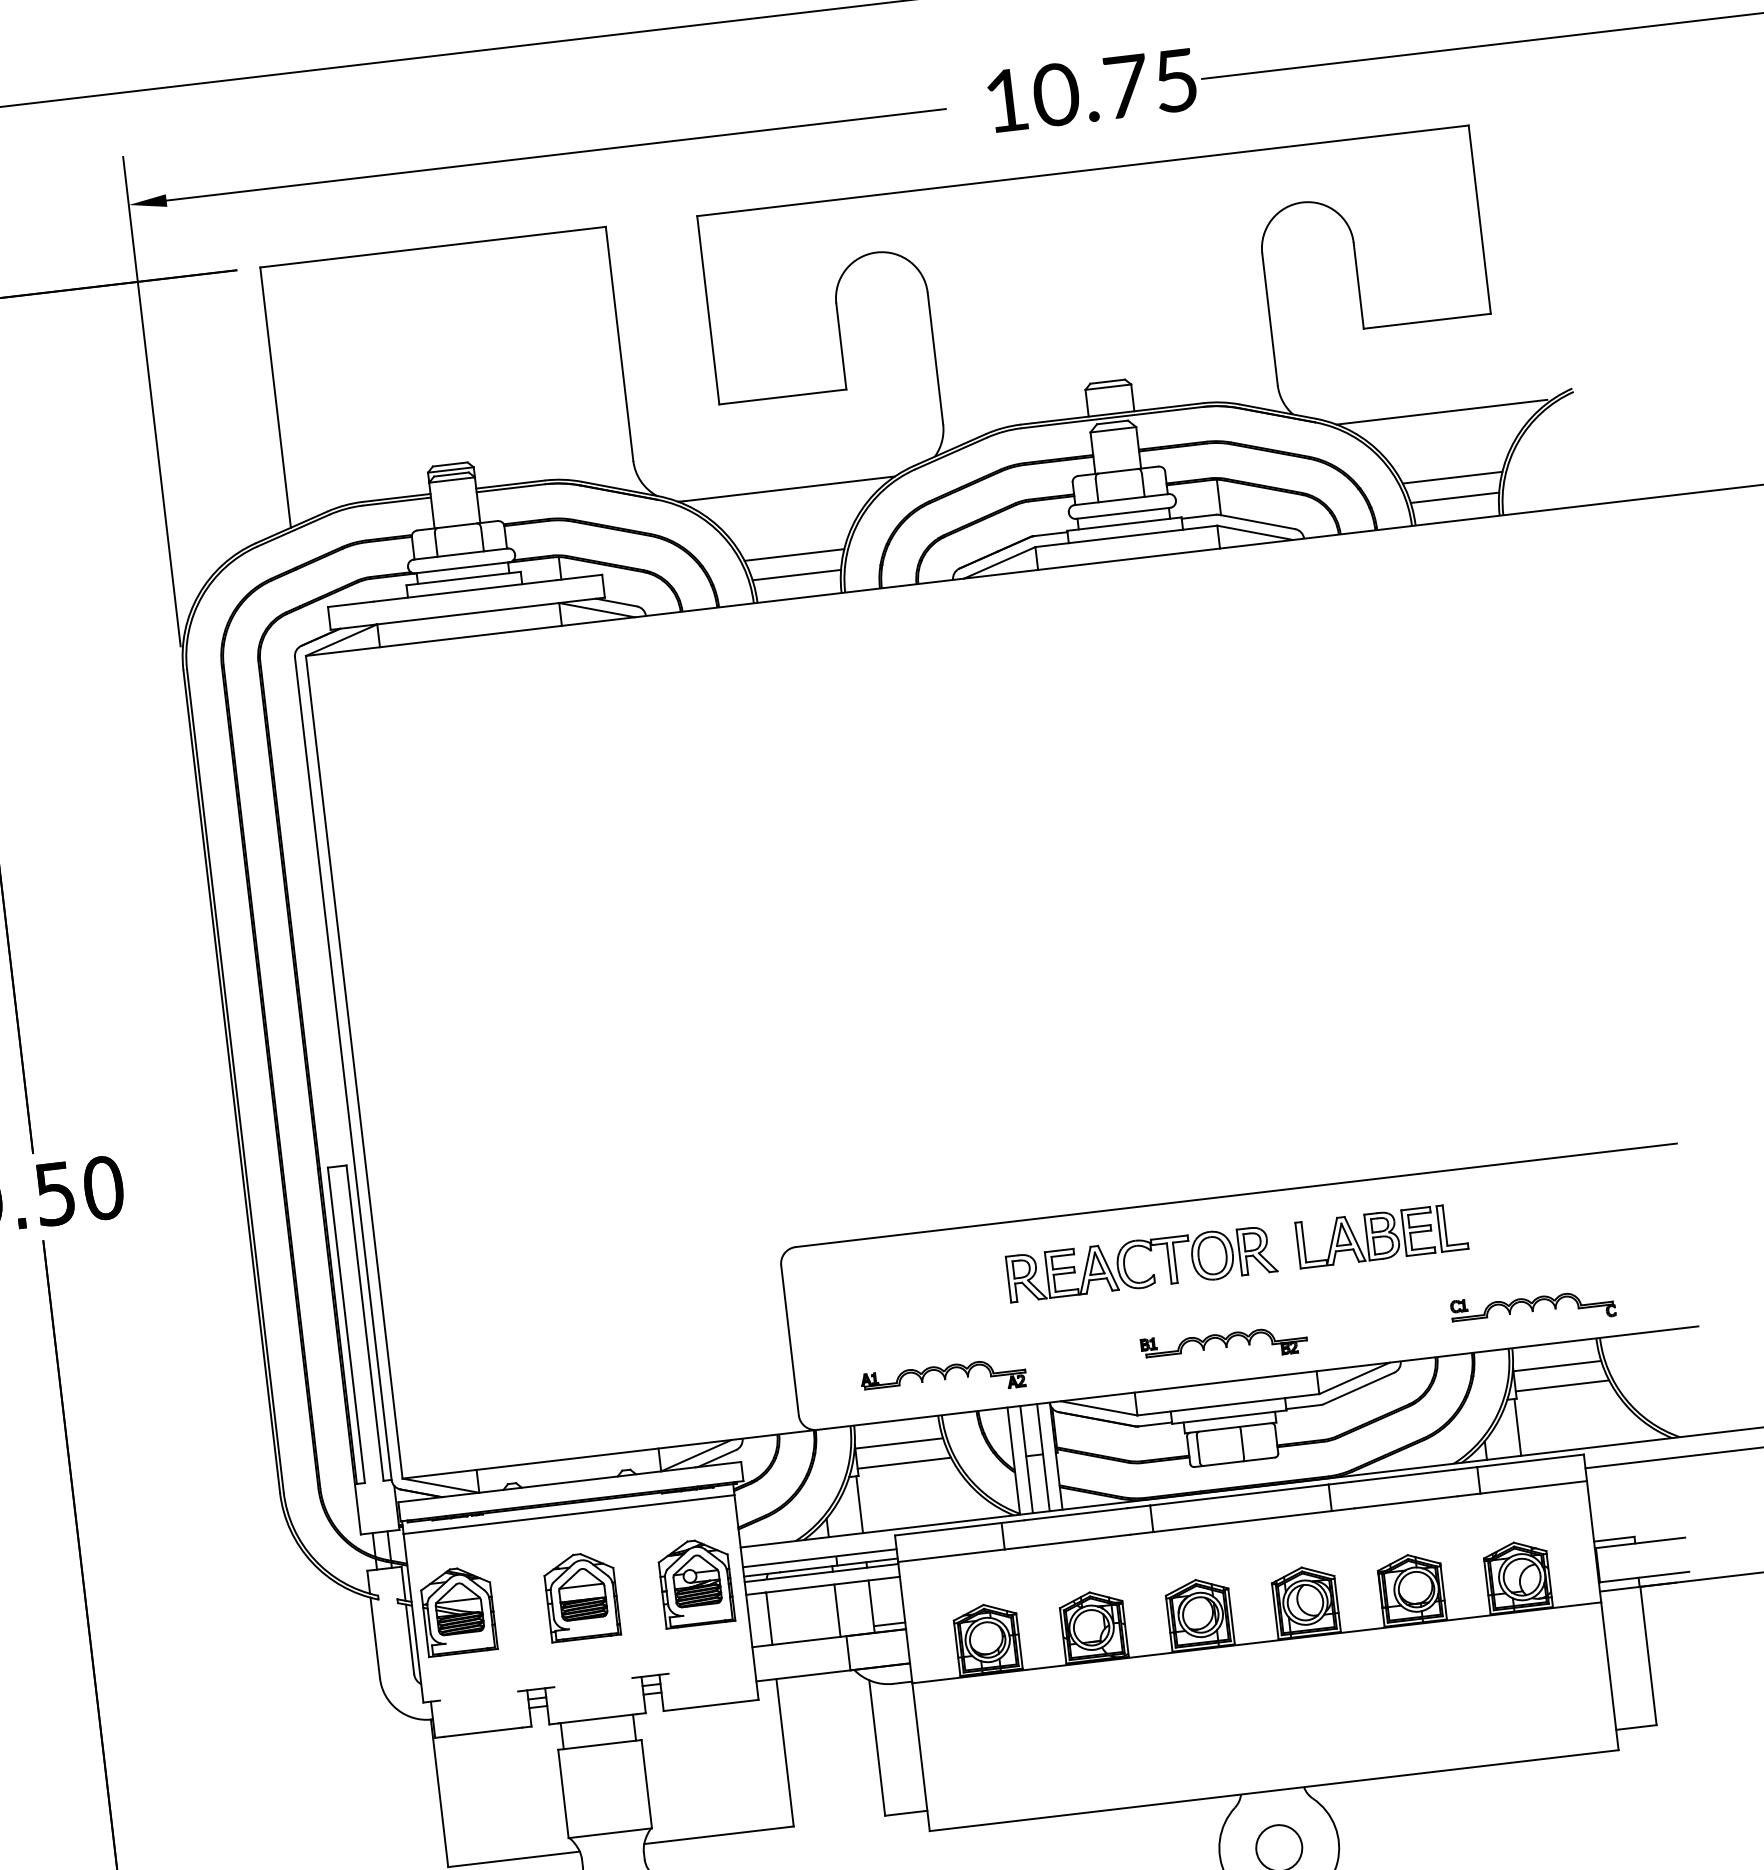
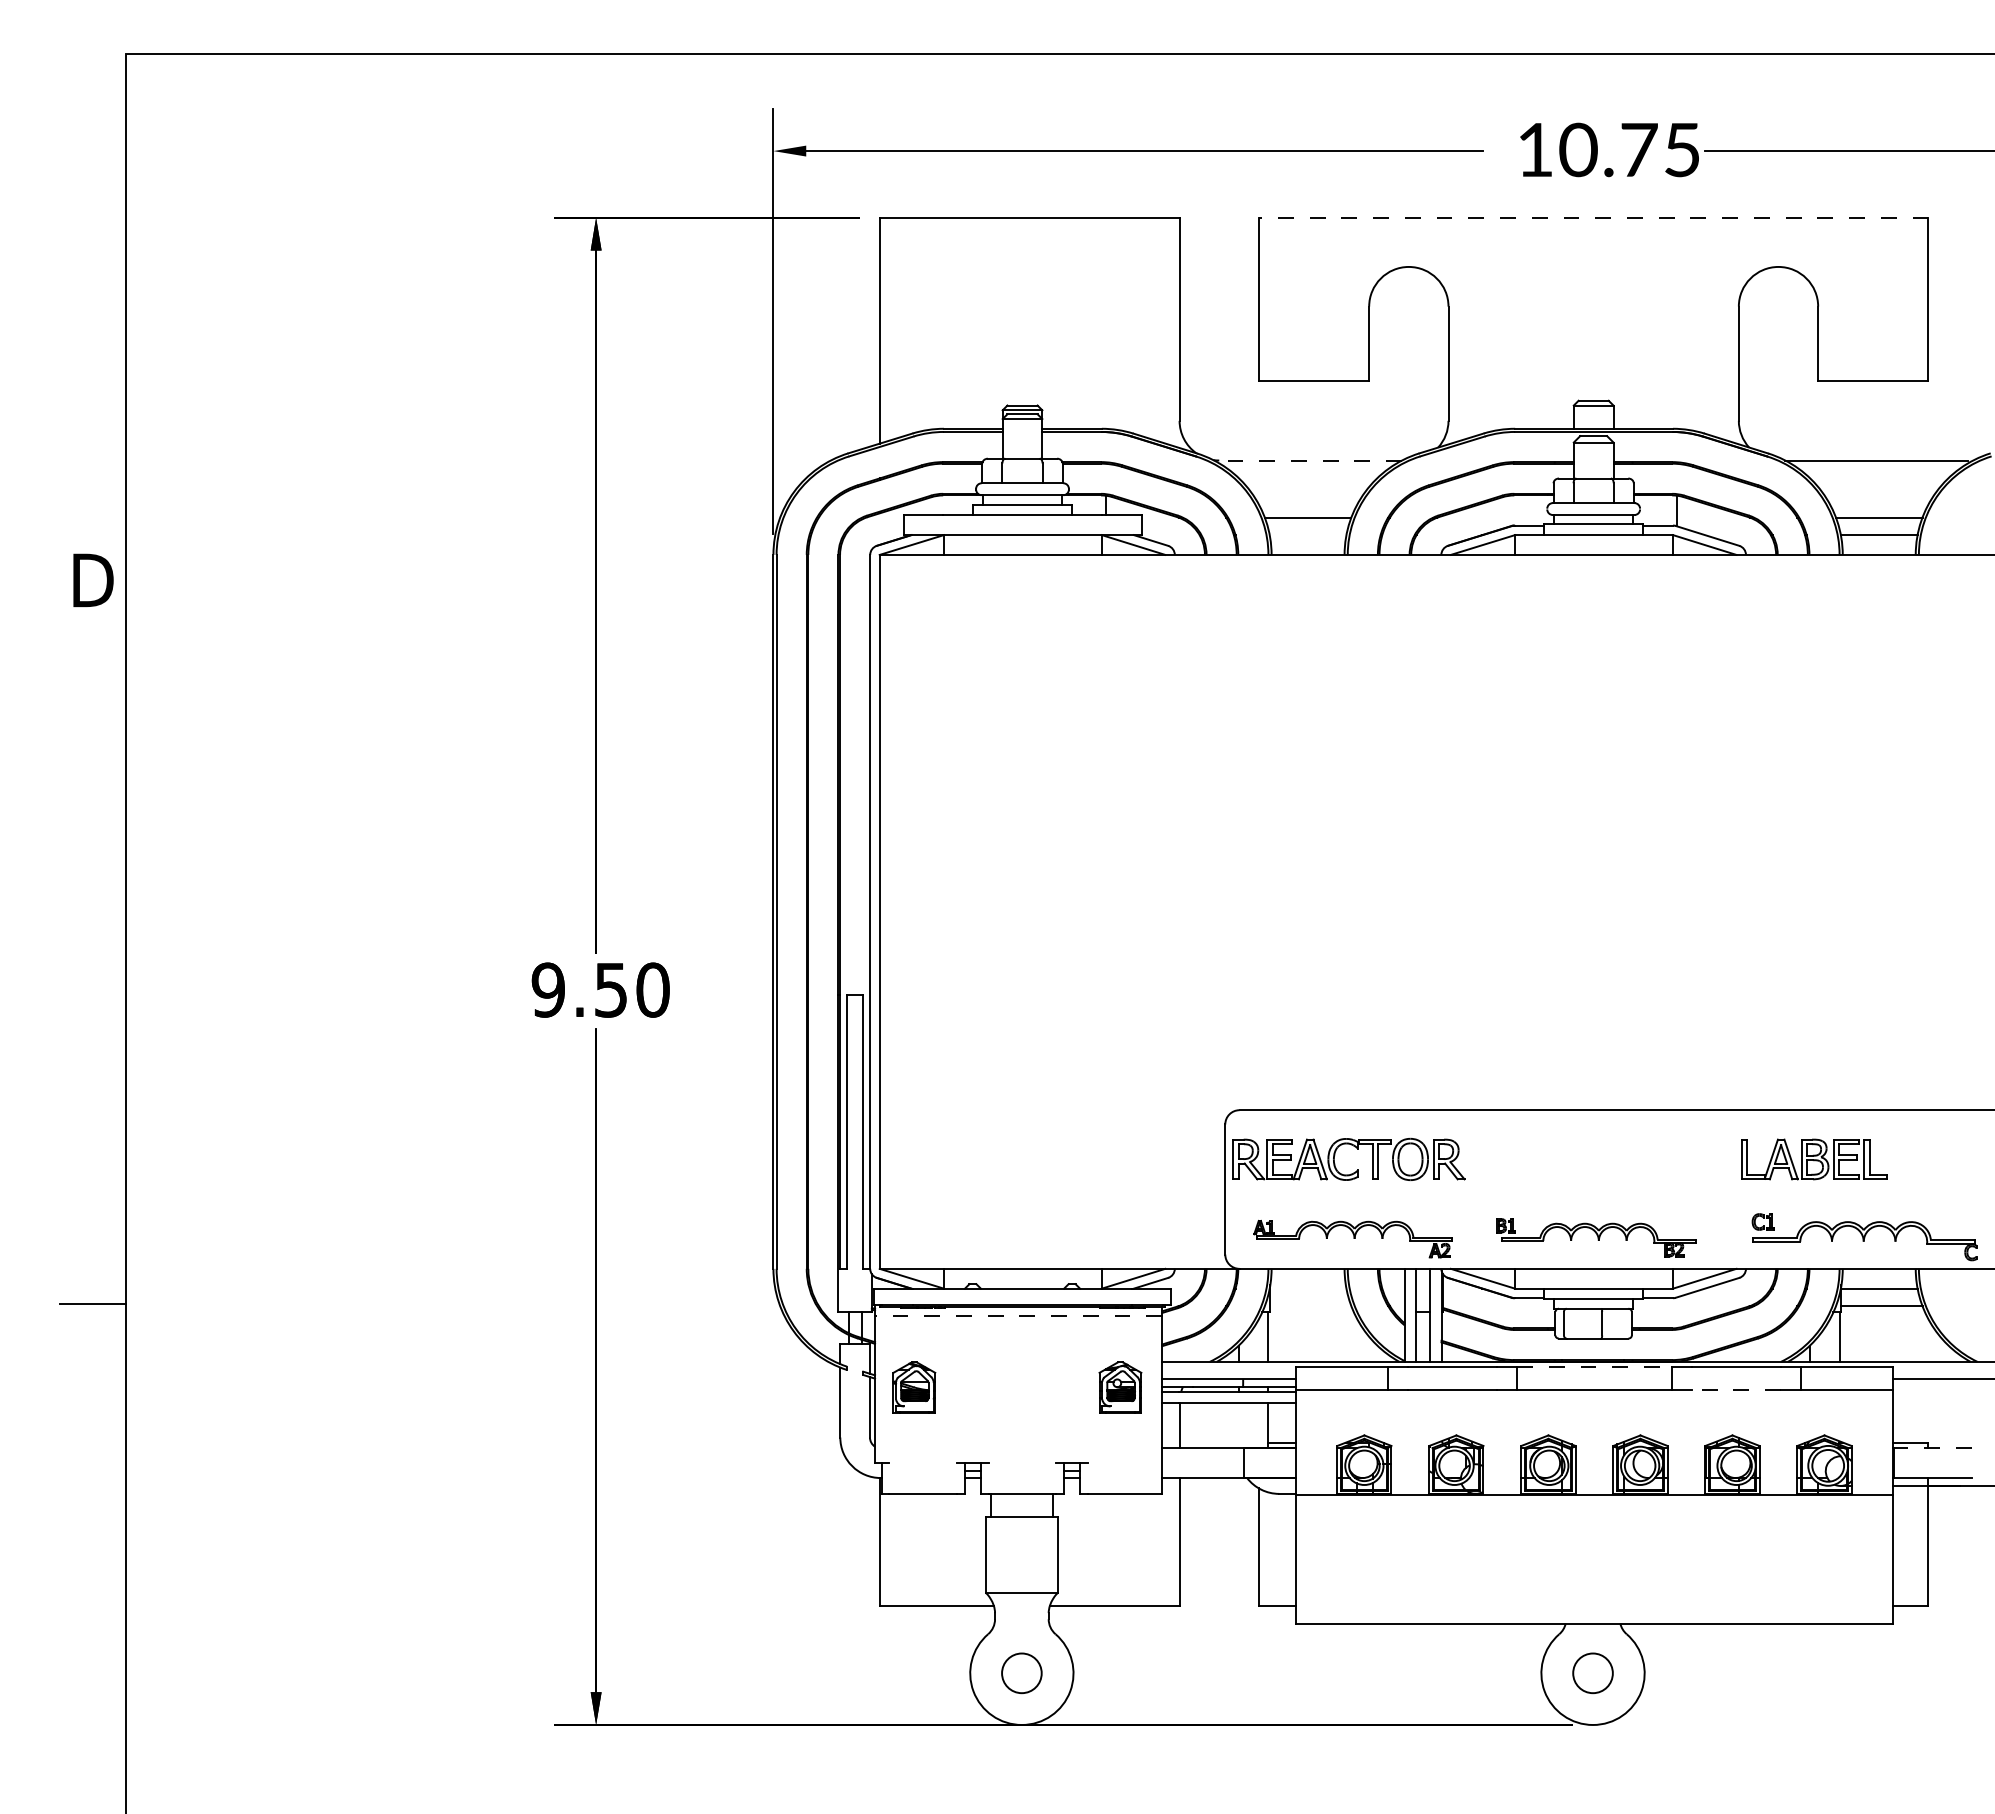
line: (1082, 170) -> (1593, 217), solid -> dashed
line: (789, 488) -> (1310, 460), solid -> dashed
line: (796, 575) -> (1307, 535), removed
part: (1381, 1235) -> (1814, 1159), moved
part: (1150, 1251) -> (1357, 1149), moved
part: (1532, 1308) -> (1864, 1236), size x1.6
part: (1224, 1345) -> (1596, 1237), size x1.4
part: (943, 1380) -> (1352, 1239), size x1.4
line: (899, 1443) -> (1308, 1288), removed
line: (904, 1463) -> (1310, 1306), removed
line: (1239, 1495) -> (1594, 1367), solid -> dashed
line: (1406, 1502) -> (1736, 1390), solid -> dashed
line: (568, 1514) -> (1018, 1316), solid -> dashed
line: (1639, 1543) -> (1932, 1448), solid -> dashed
part: (696, 1582) -> (1120, 1387), size x0.7
part: (582, 1596) -> (1021, 1387), removed
part: (458, 1610) -> (914, 1387), size x0.7
line: (837, 1610) -> (1238, 1425), removed

